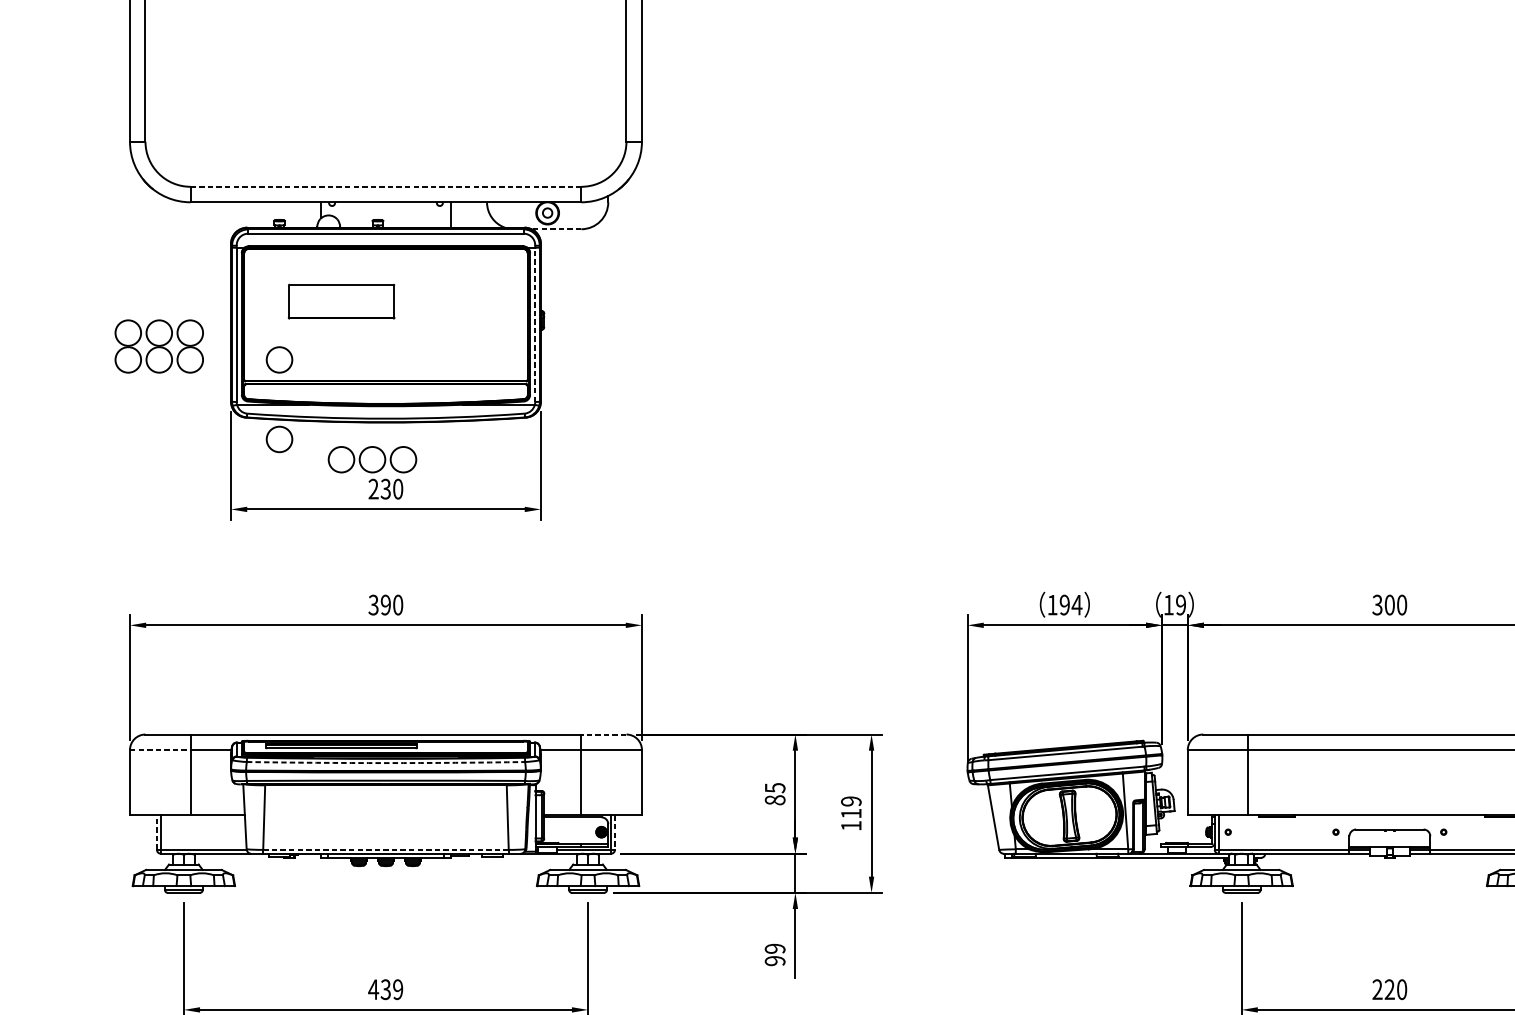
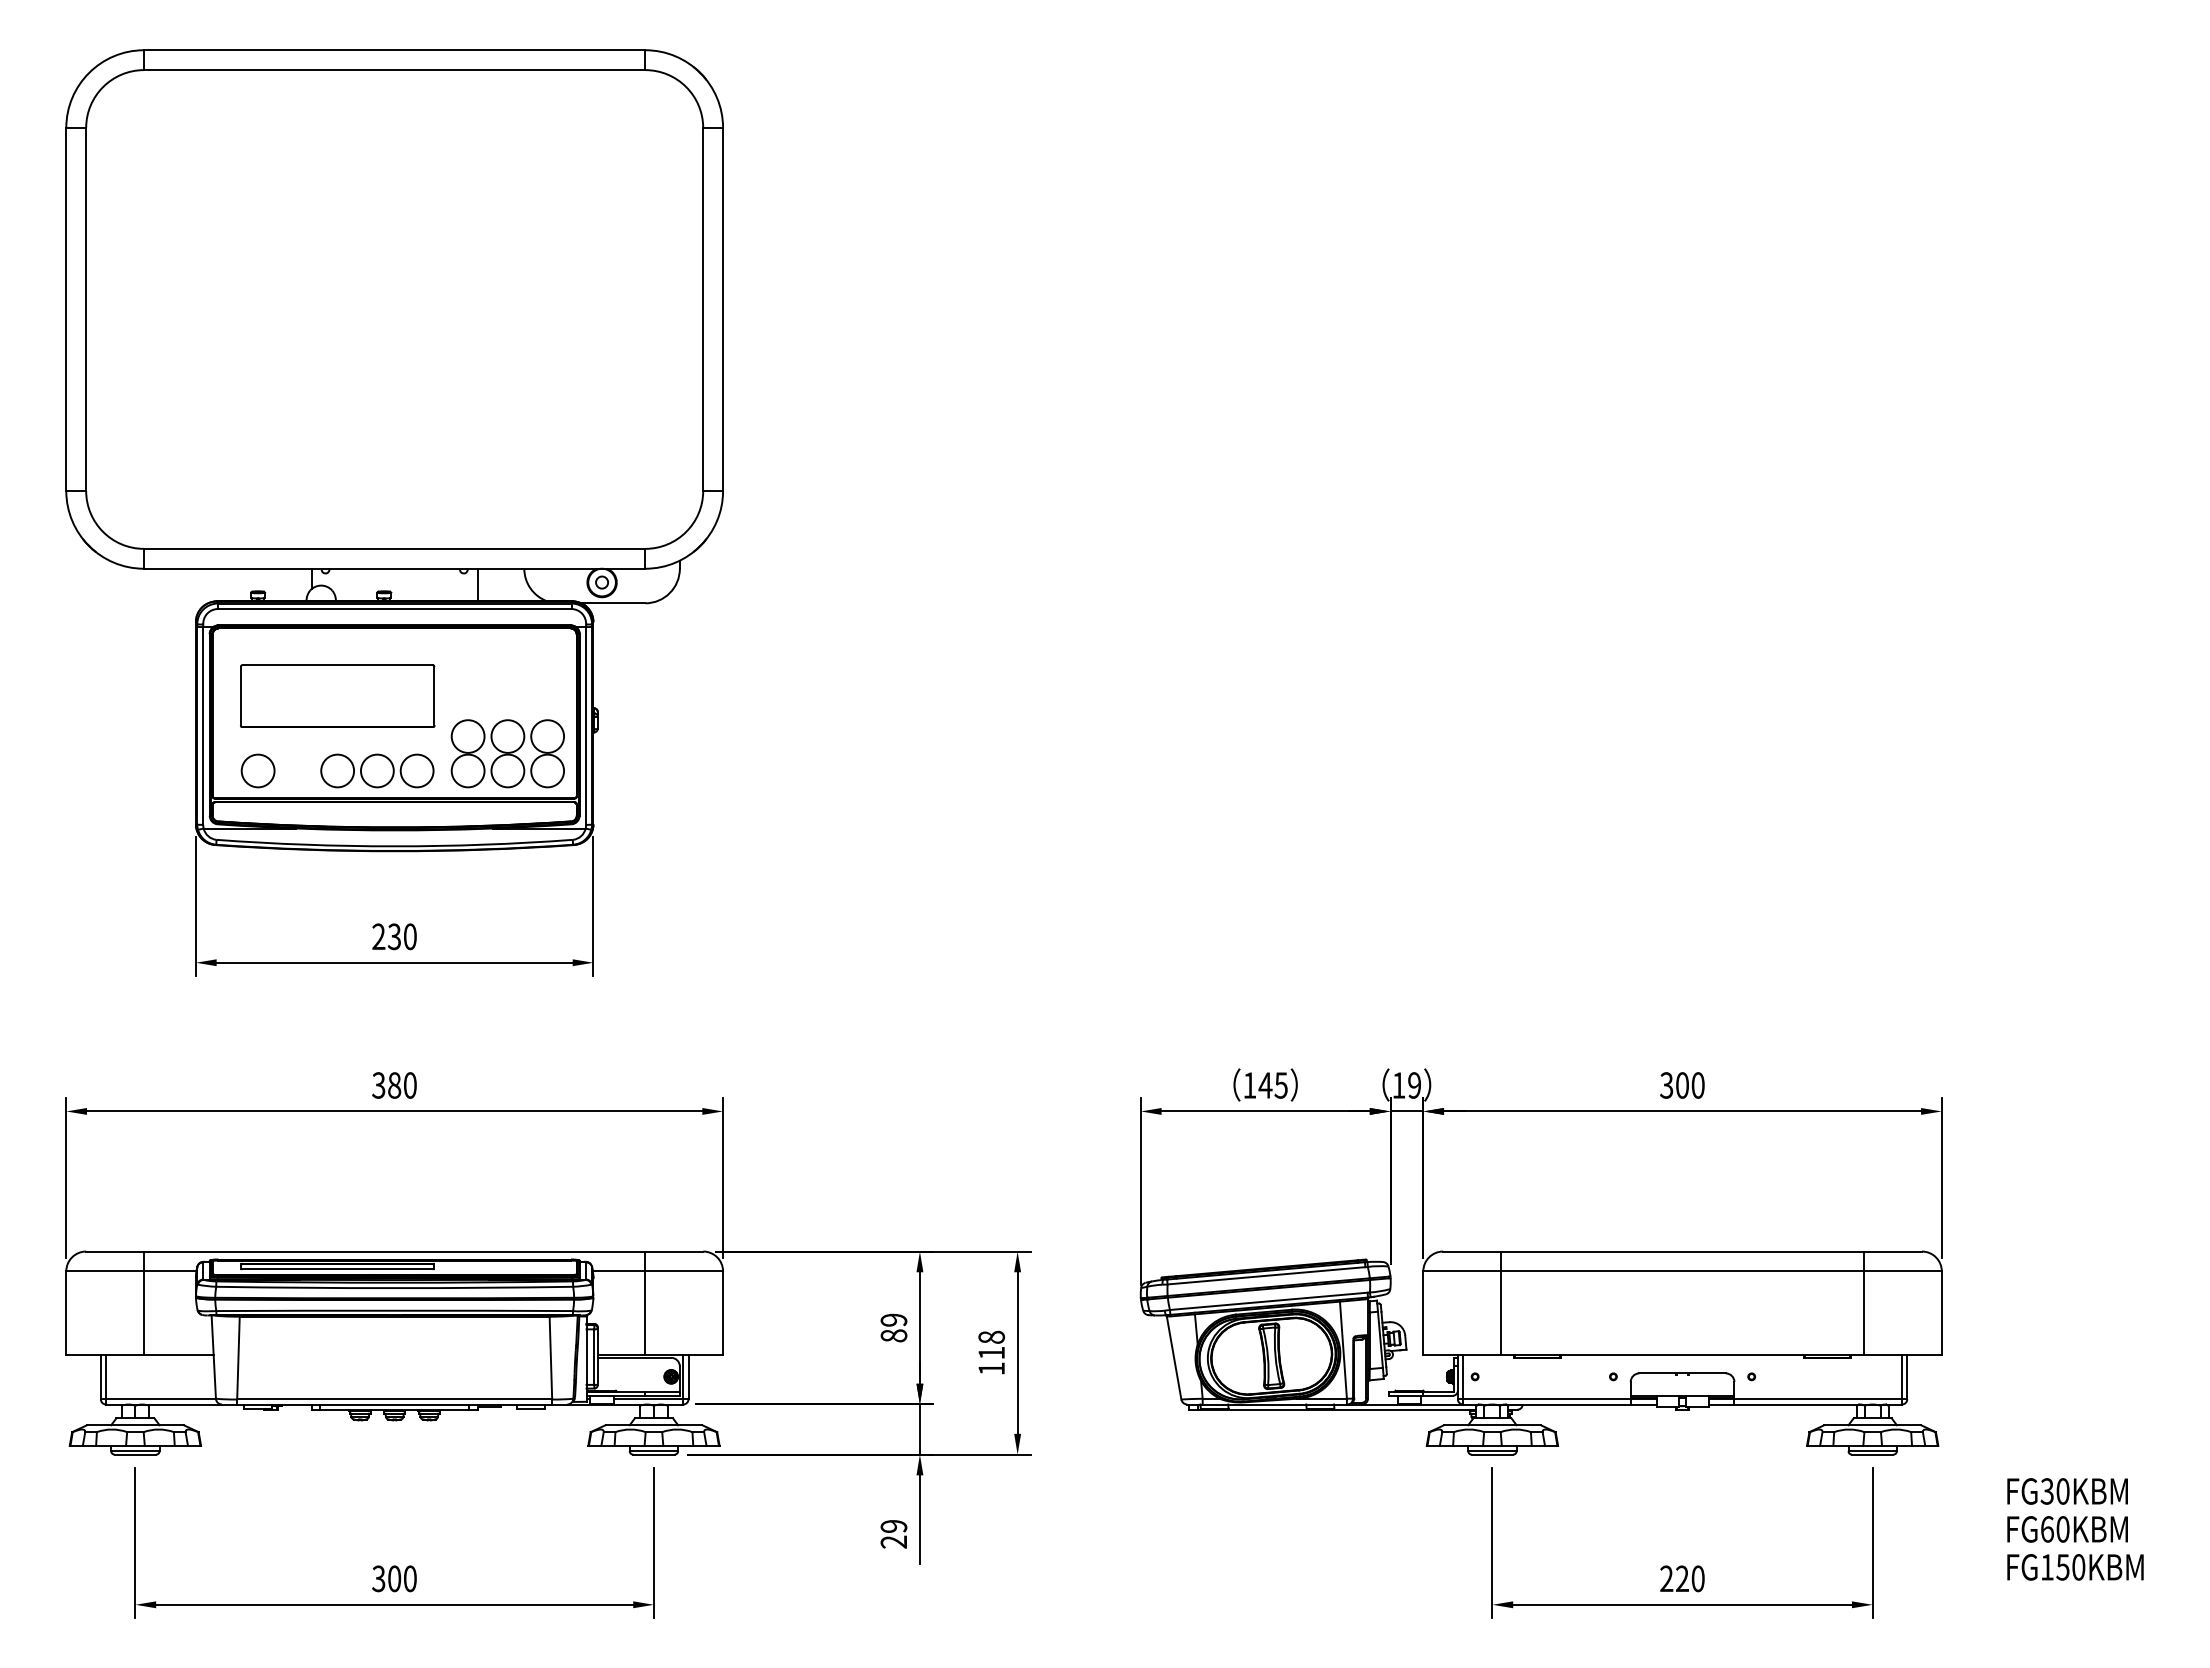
line: (385, 186) -> (394, 548), dashed -> solid
line: (556, 229) -> (613, 603), dashed -> solid
part: (341, 301) -> (337, 695), size x1.43
line: (535, 324) -> (586, 725), dashed -> solid
part: (158, 346) -> (507, 753), moved
part: (279, 439) -> (257, 872), removed
part: (372, 459) -> (377, 770), moved
text: (385, 605) -> (394, 1085), 390 -> 380
text: (1071, 605) -> (1273, 1085), 194 -> 145
line: (604, 734) -> (674, 1251), dashed -> solid
line: (160, 750) -> (105, 1271), dashed -> solid
arc: (385, 763) -> (394, 1288), dashed -> solid
text: (774, 787) -> (893, 1319), 85 -> 89
text: (851, 800) -> (991, 1336), 119 -> 118
line: (156, 831) -> (100, 1376), dashed -> solid
line: (615, 832) -> (688, 1377), dashed -> solid
line: (386, 849) -> (395, 1399), dashed -> solid
text: (775, 960) -> (894, 1541), 99 -> 29
text: (385, 989) -> (393, 1578), 439 -> 300

